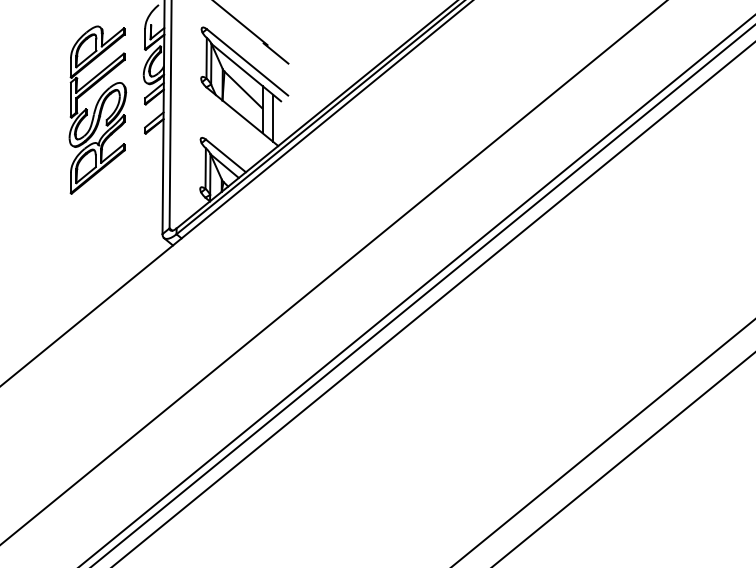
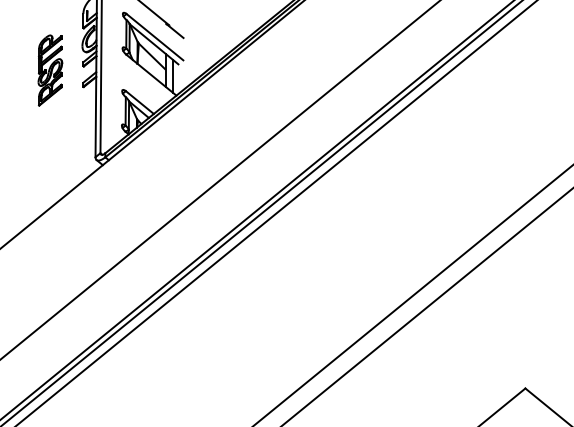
part: (98, 110) -> (50, 70), size x0.6

